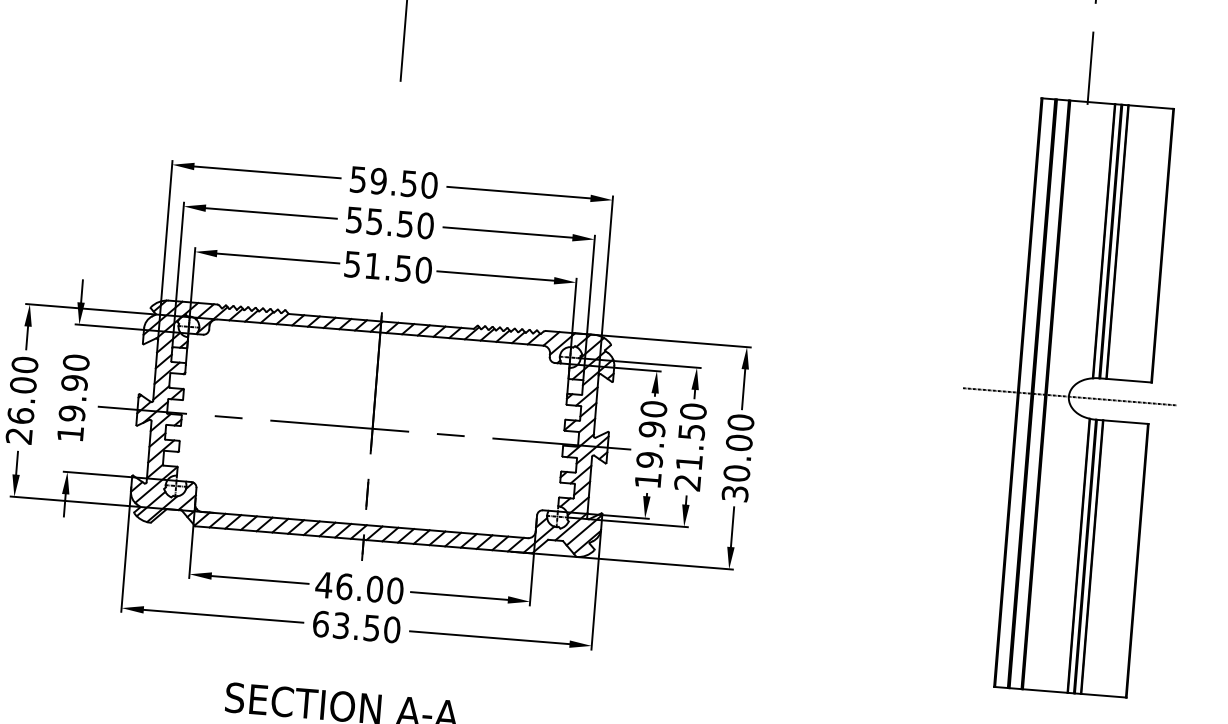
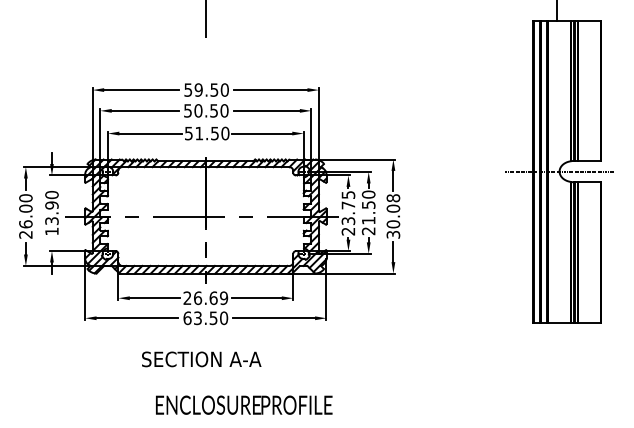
text: (374, 221) -> (198, 110), 55.50 -> 50.50
text: (71, 414) -> (51, 221), 19.90 -> 13.90
text: (741, 423) -> (393, 198), 30.00 -> 30.08
text: (651, 445) -> (348, 213), 19.90 -> 23.75
text: (359, 586) -> (205, 297), 46.00 -> 26.69

